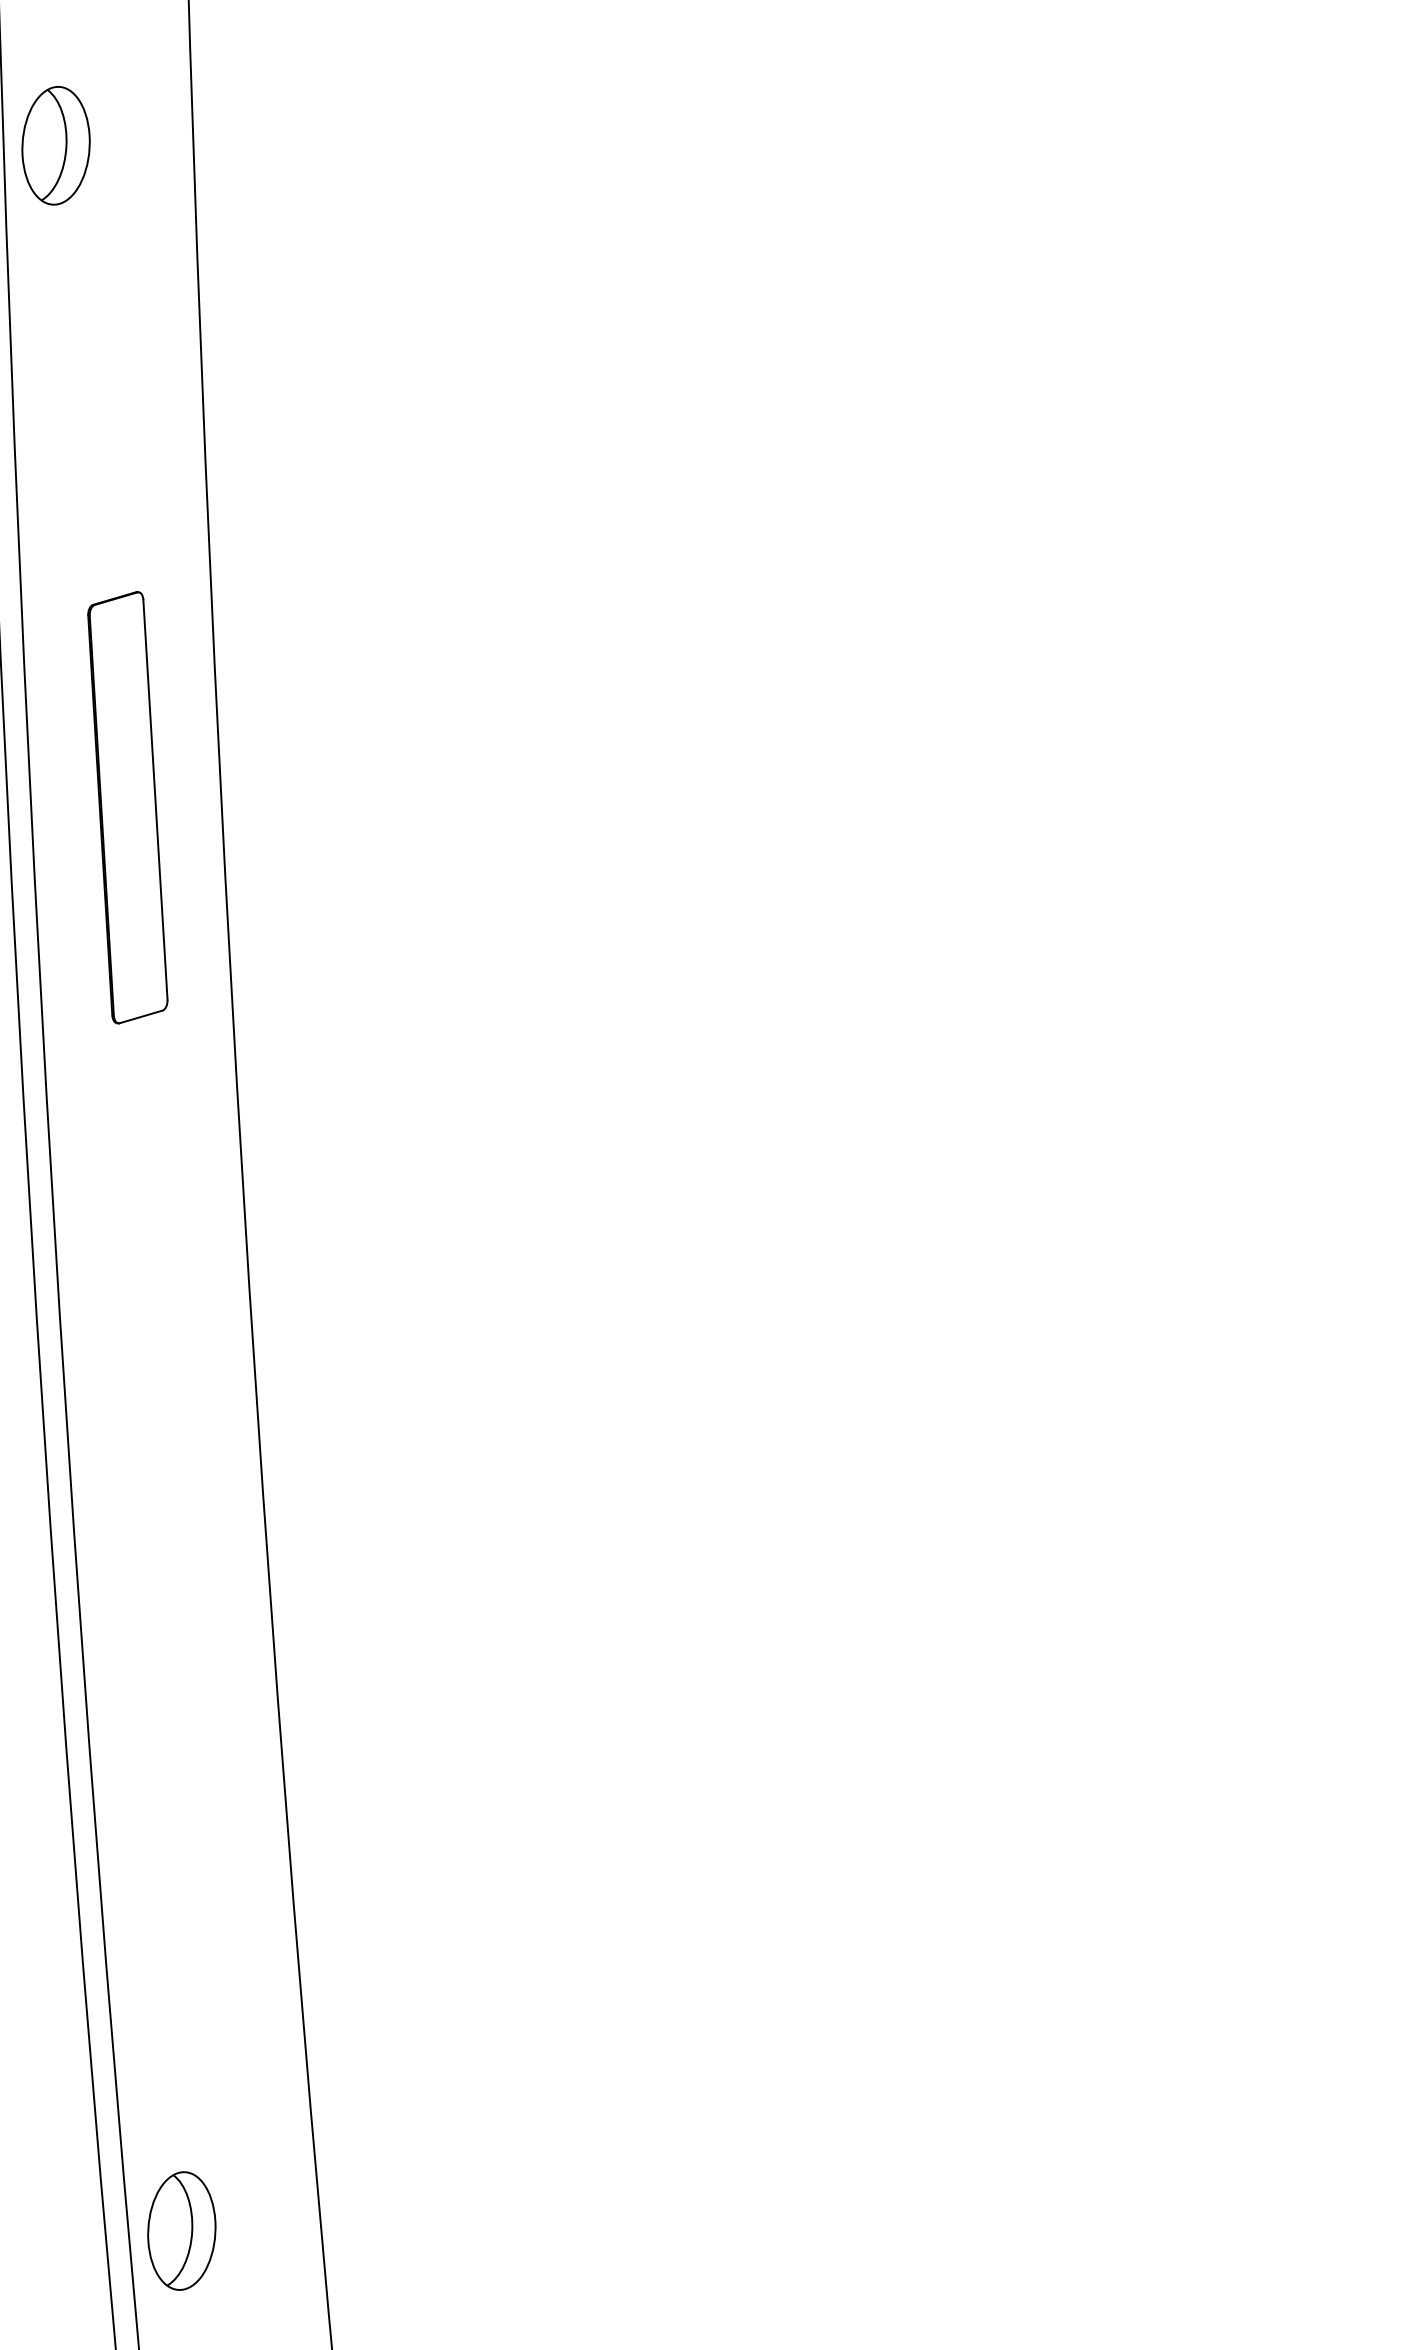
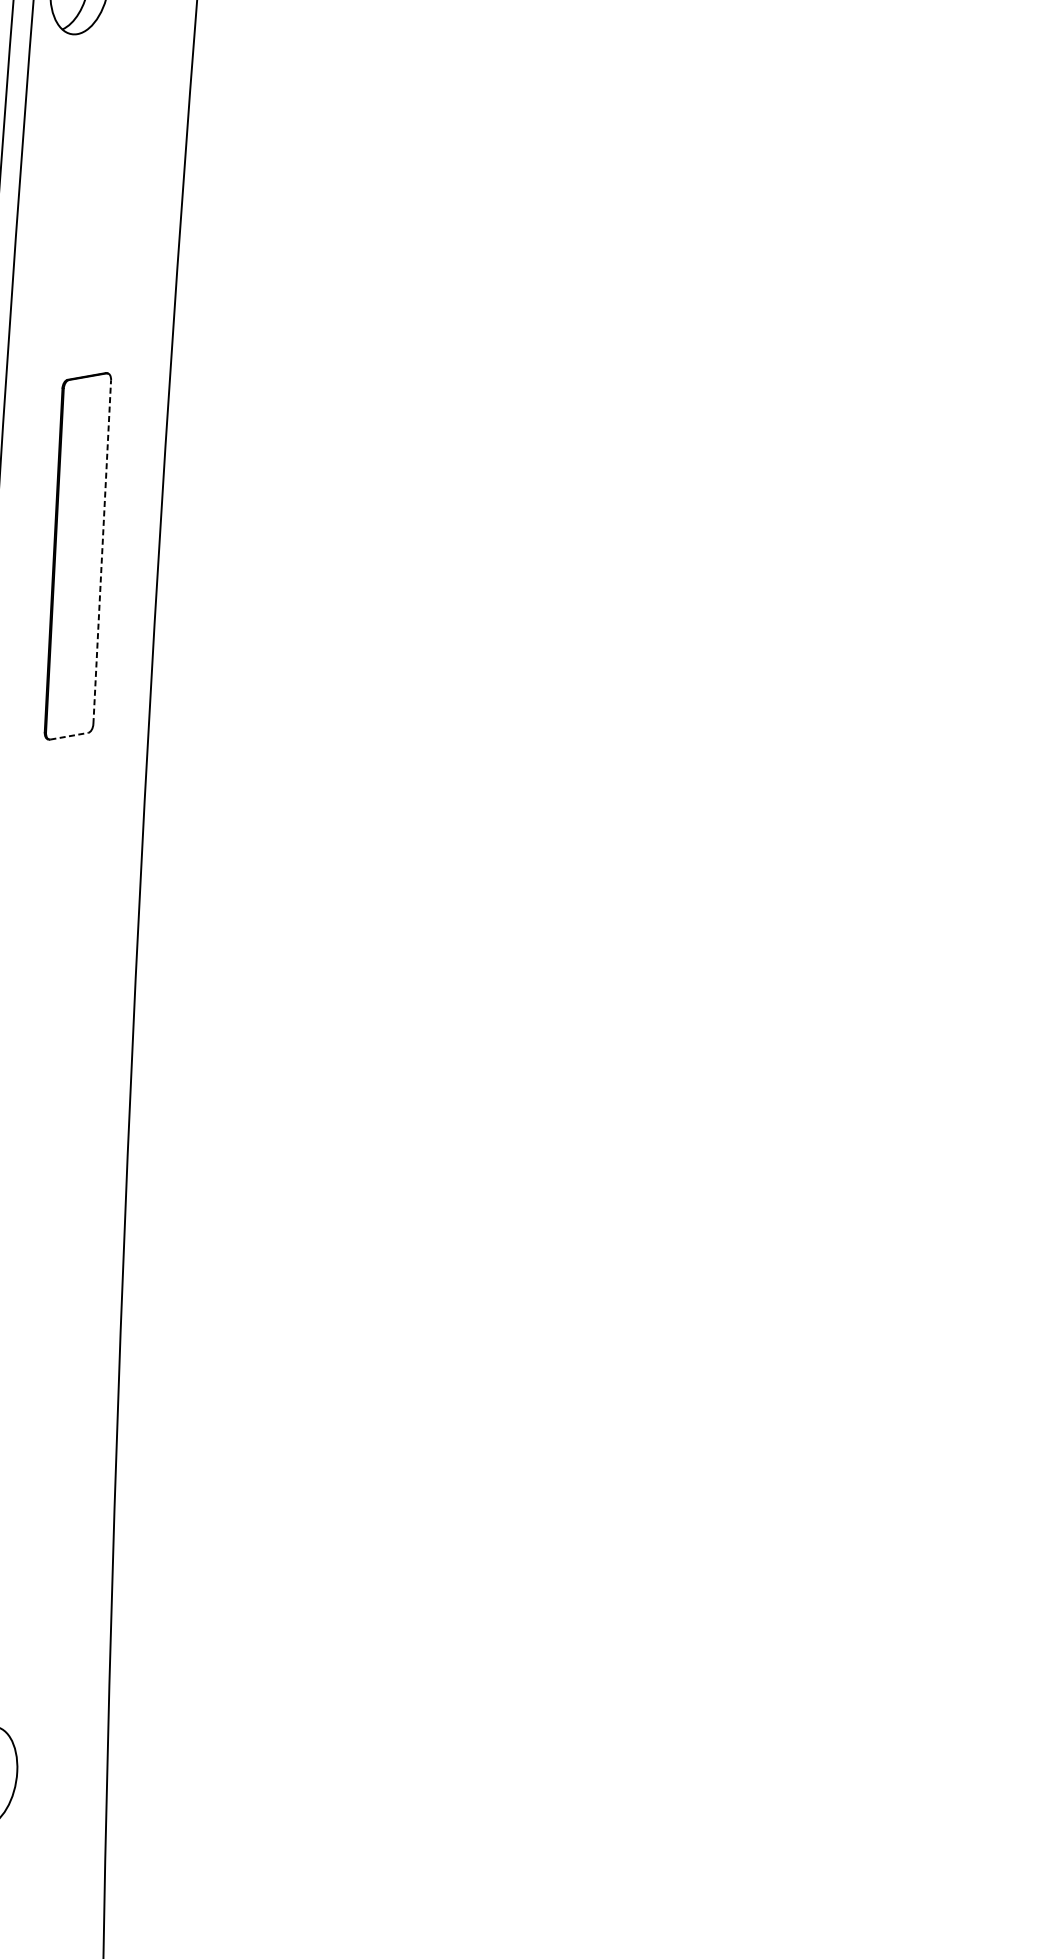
line: (155, 799) -> (102, 551), solid -> dashed
line: (141, 1016) -> (69, 735), solid -> dashed

